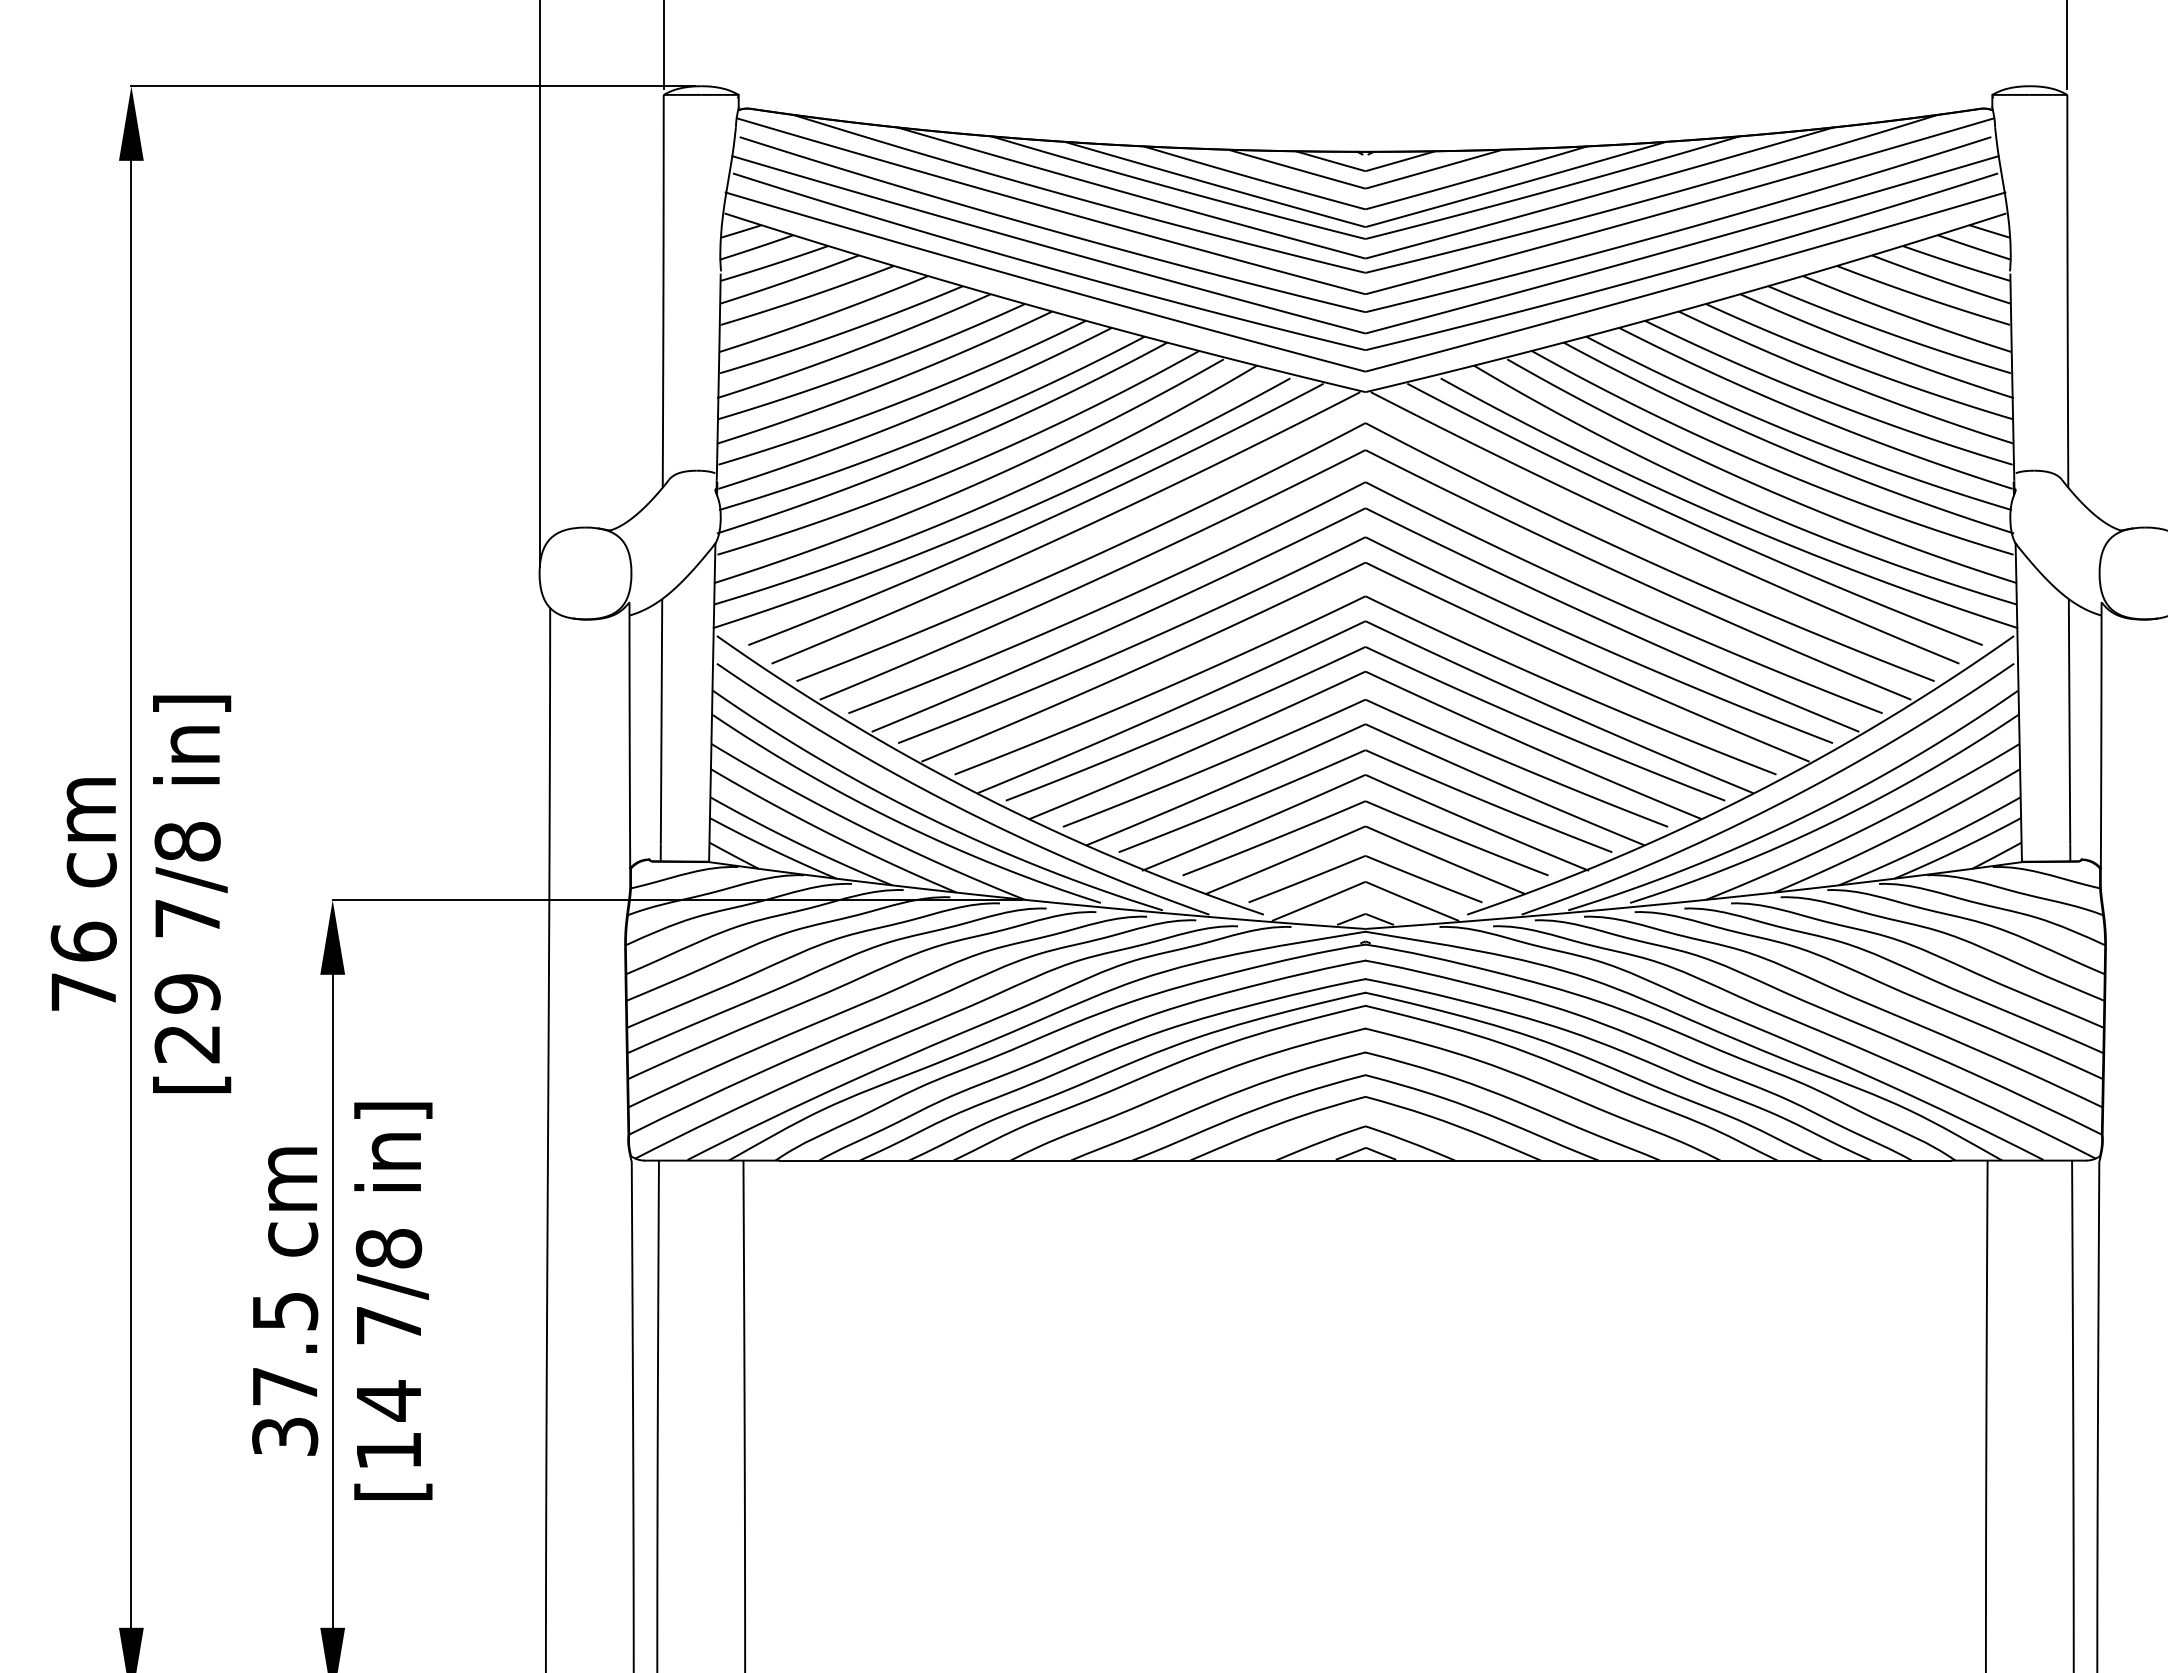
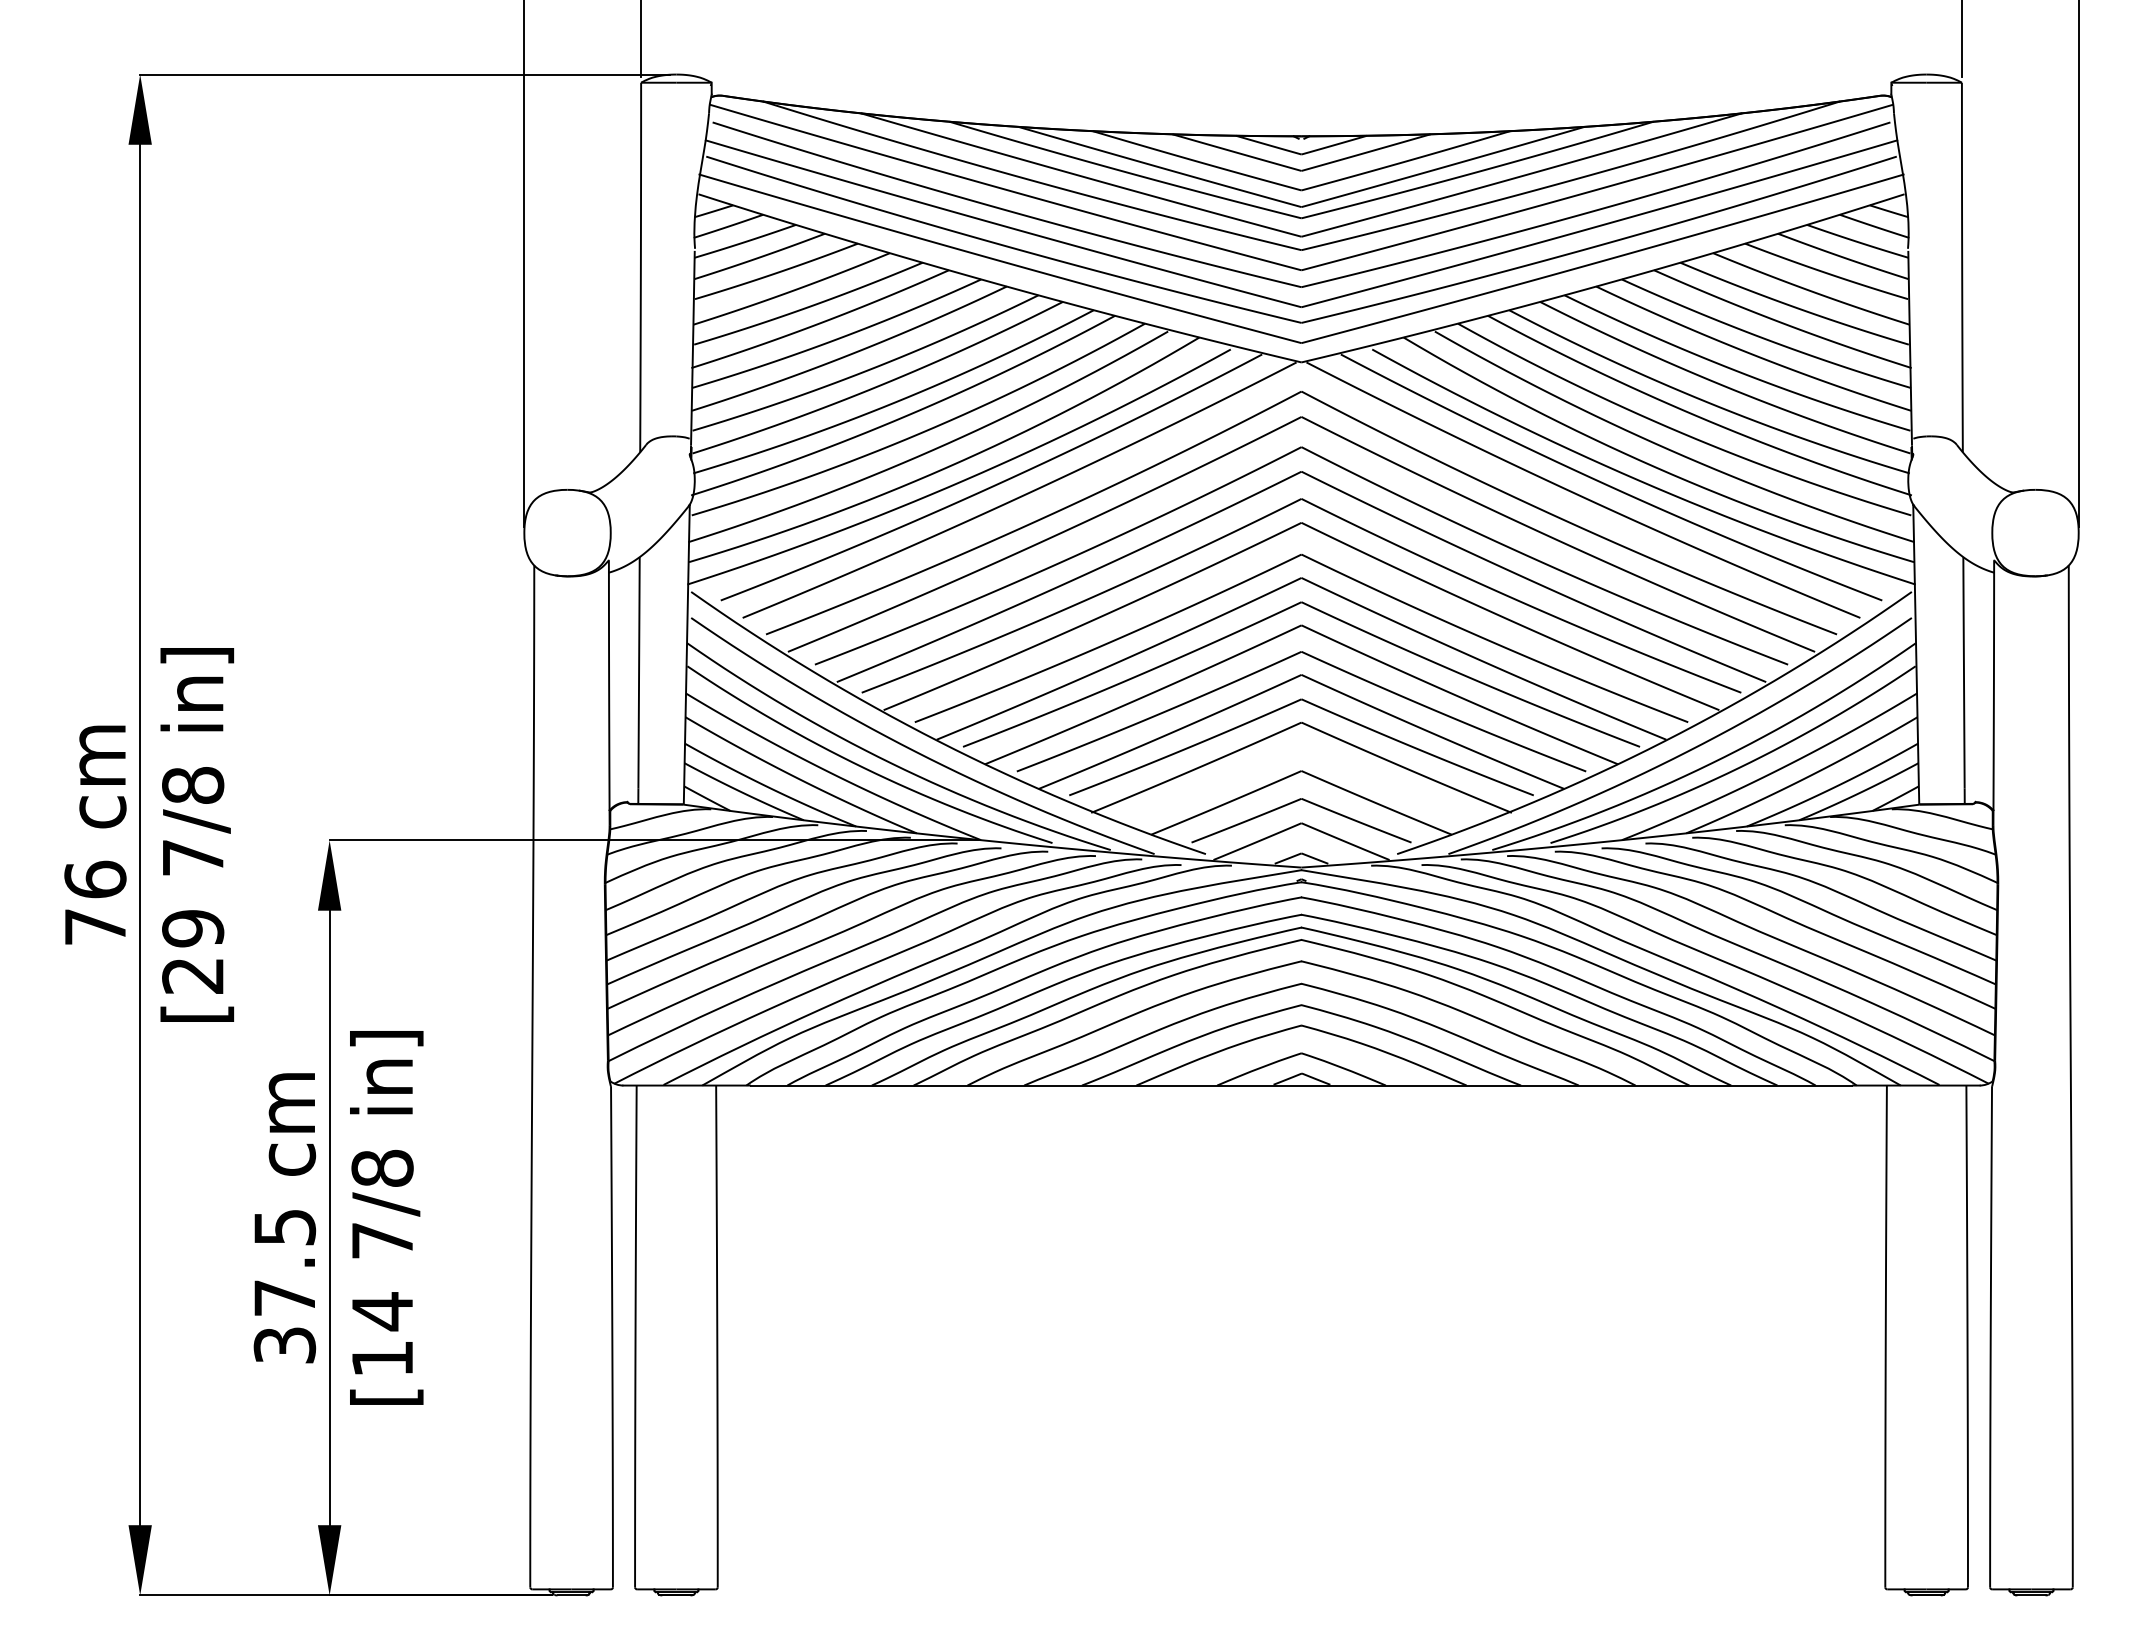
part: (1355, 806) -> (1292, 752), removed

